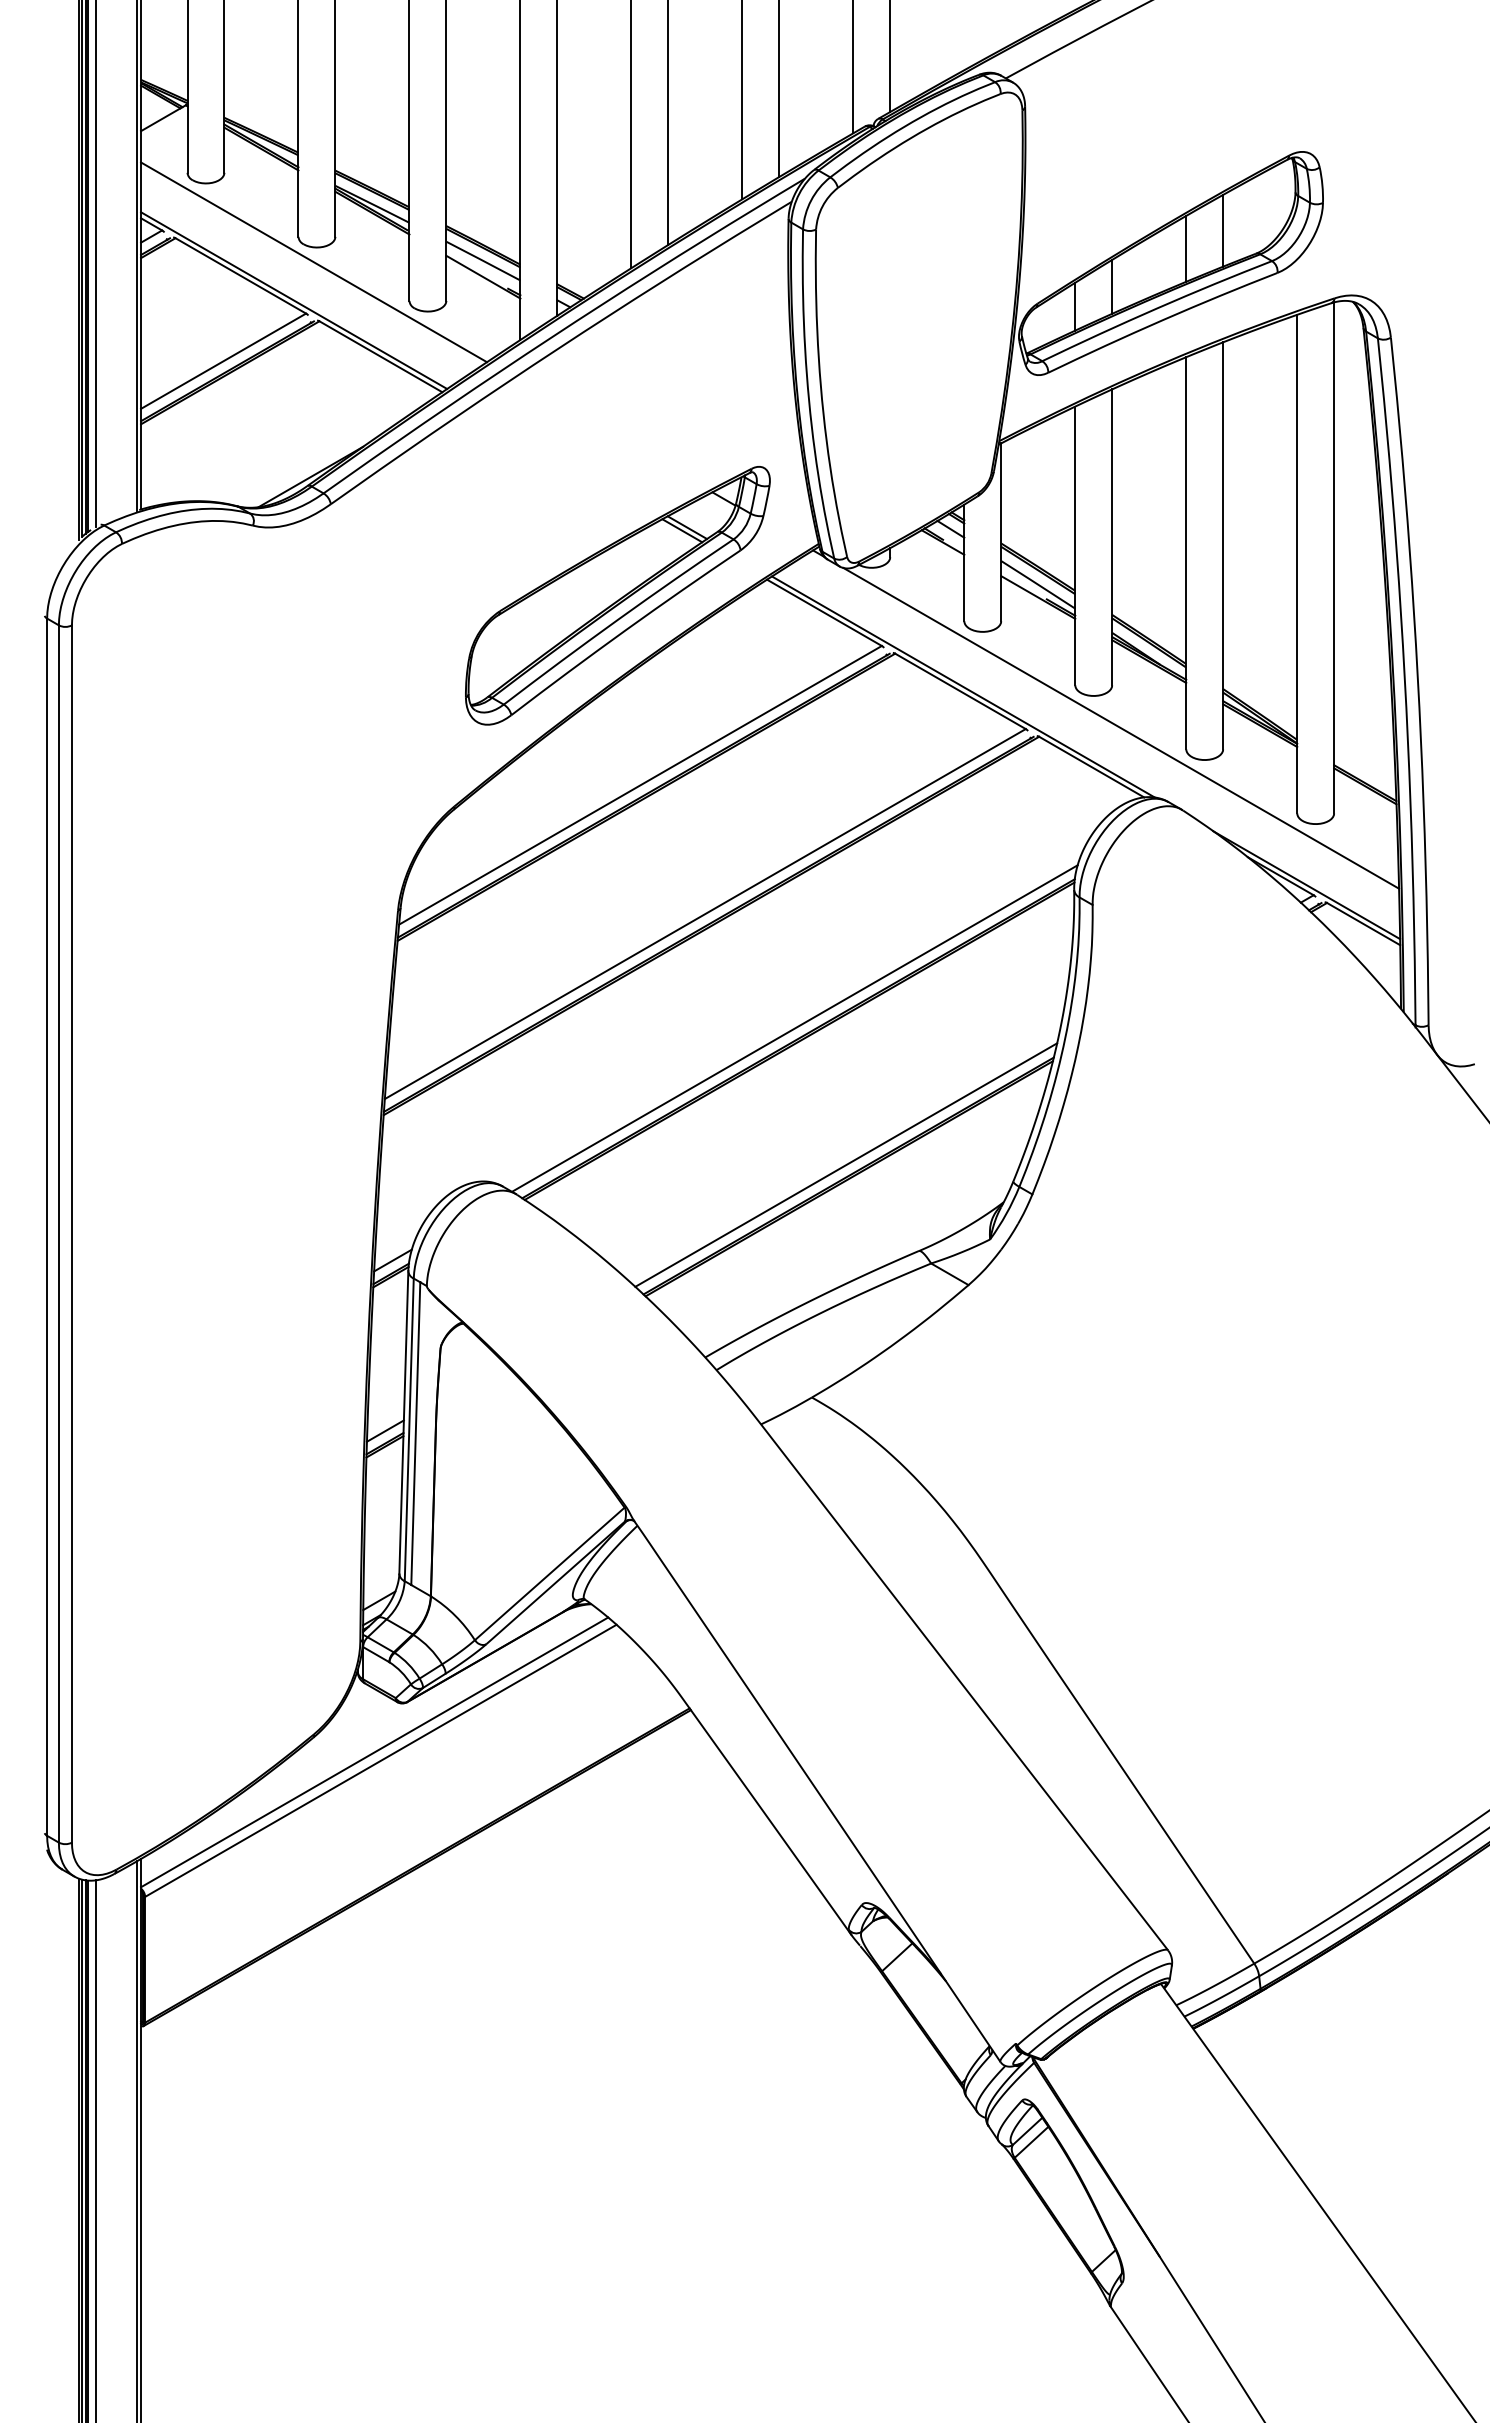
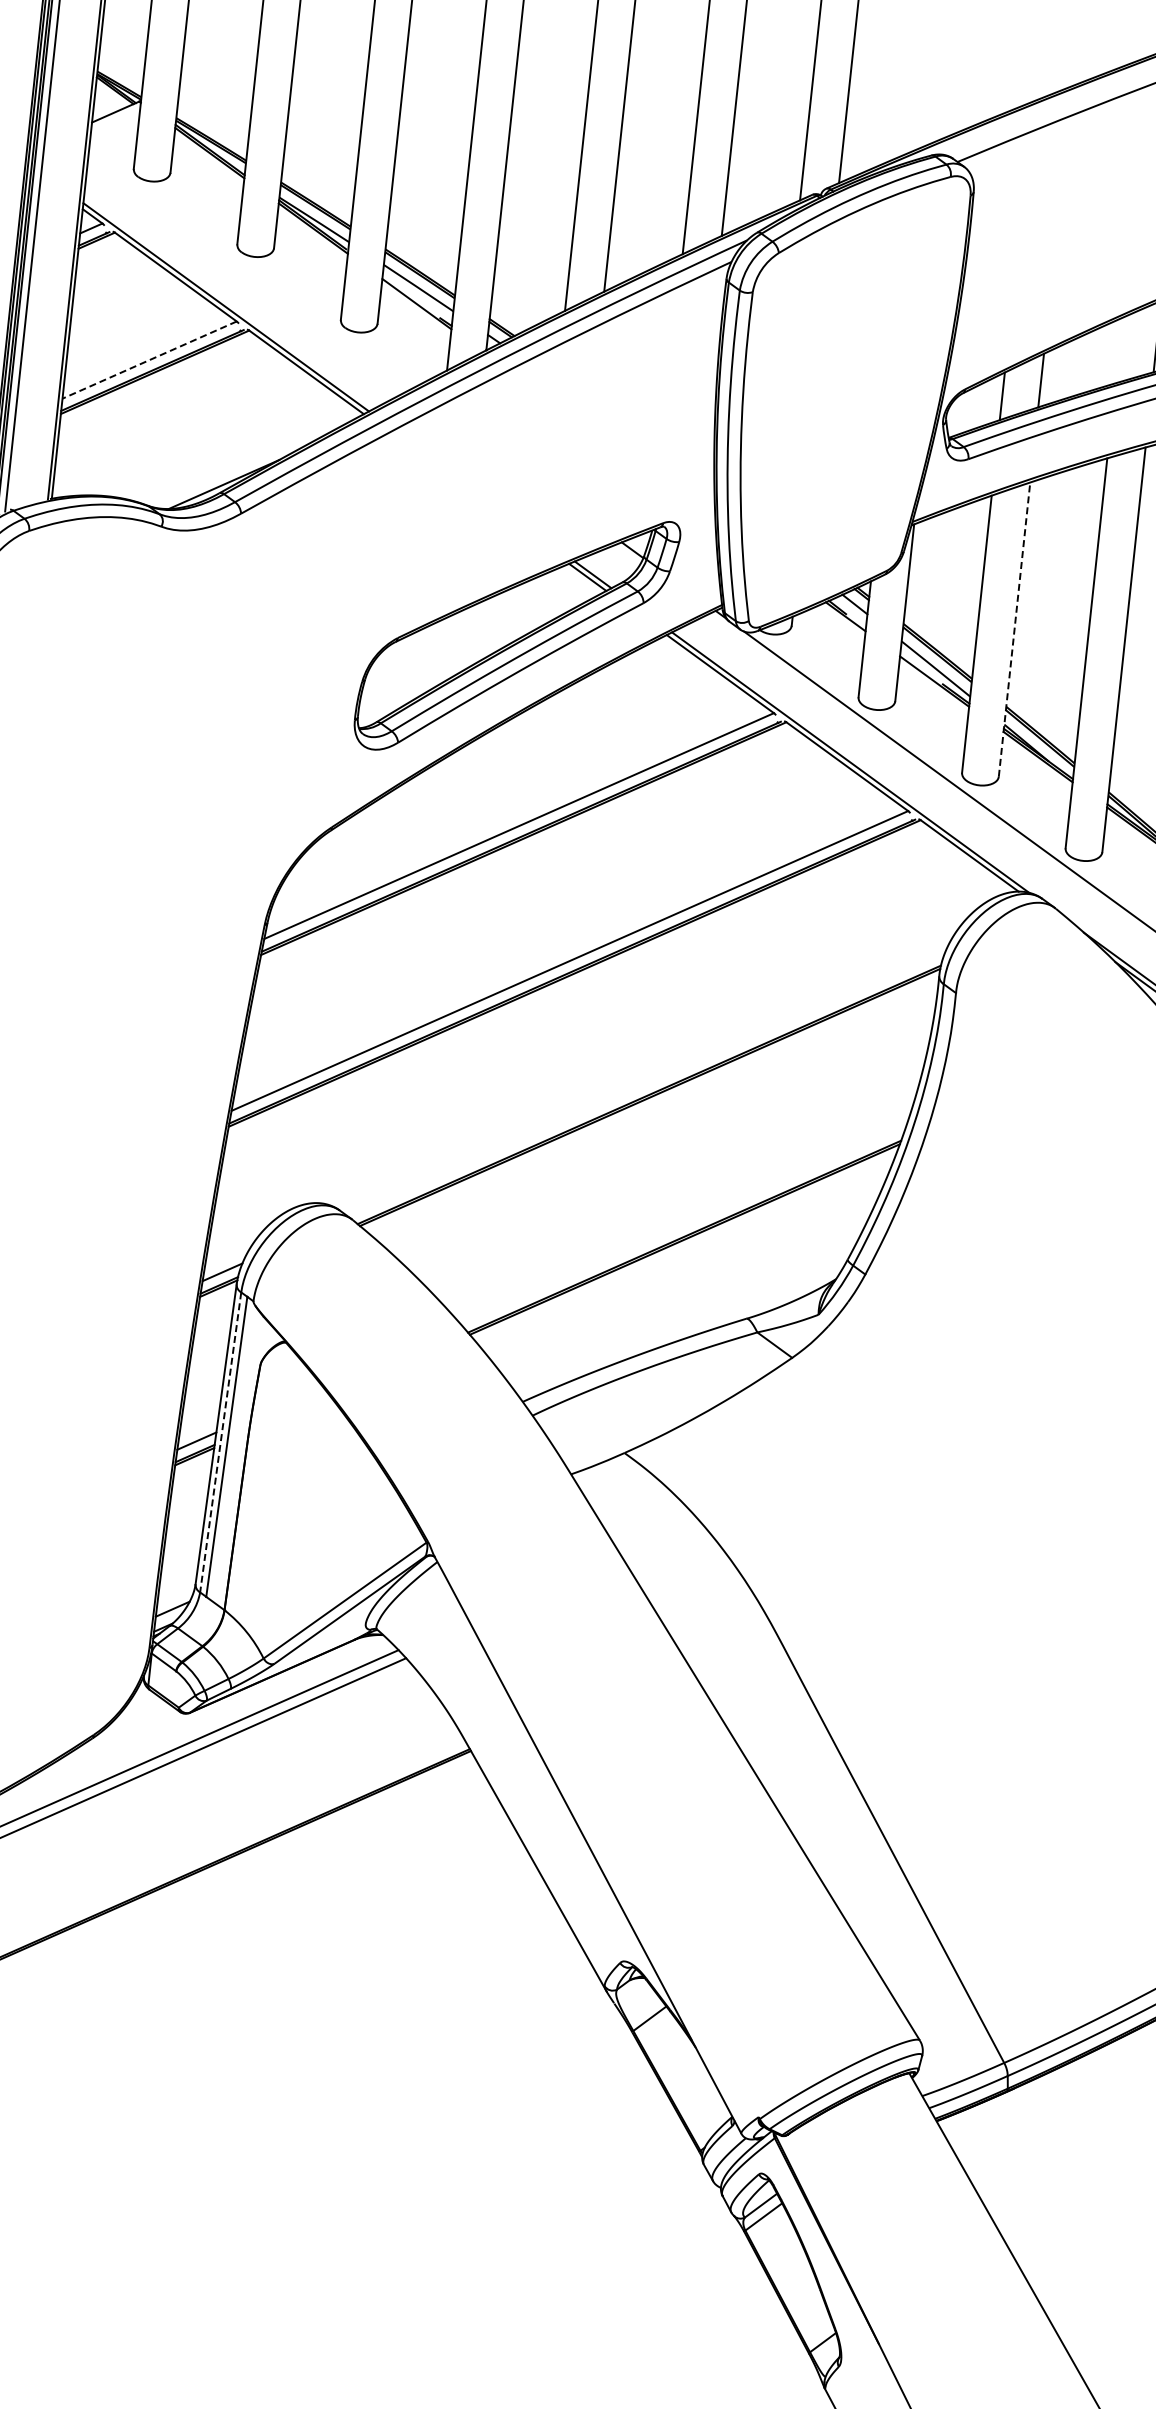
line: (1186, 248) -> (1119, 350), removed
line: (314, 262) -> (250, 271), removed
line: (223, 361) -> (149, 360), solid -> dashed
line: (1112, 537) -> (1014, 629), solid -> dashed
line: (794, 1028) -> (646, 1084), removed
line: (846, 1164) -> (683, 1225), removed
line: (409, 1430) -> (220, 1443), solid -> dashed

